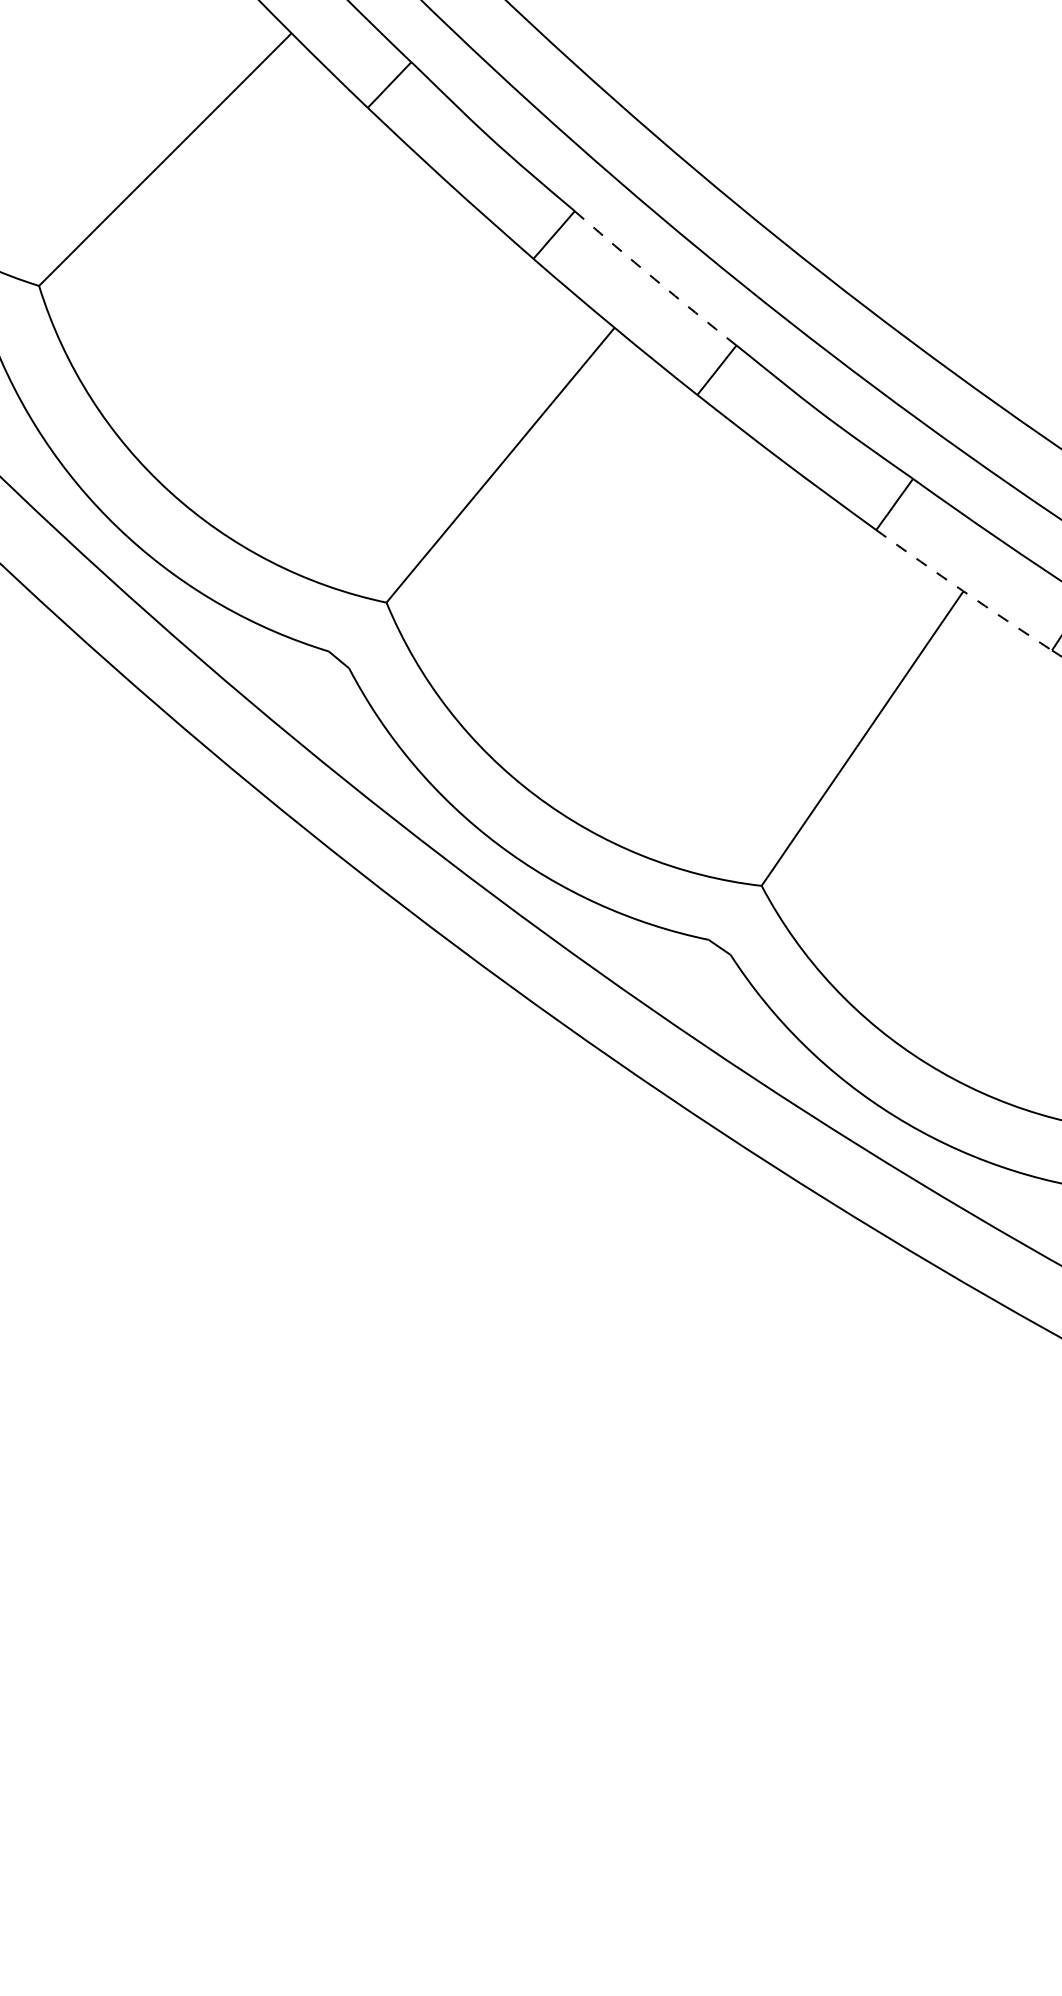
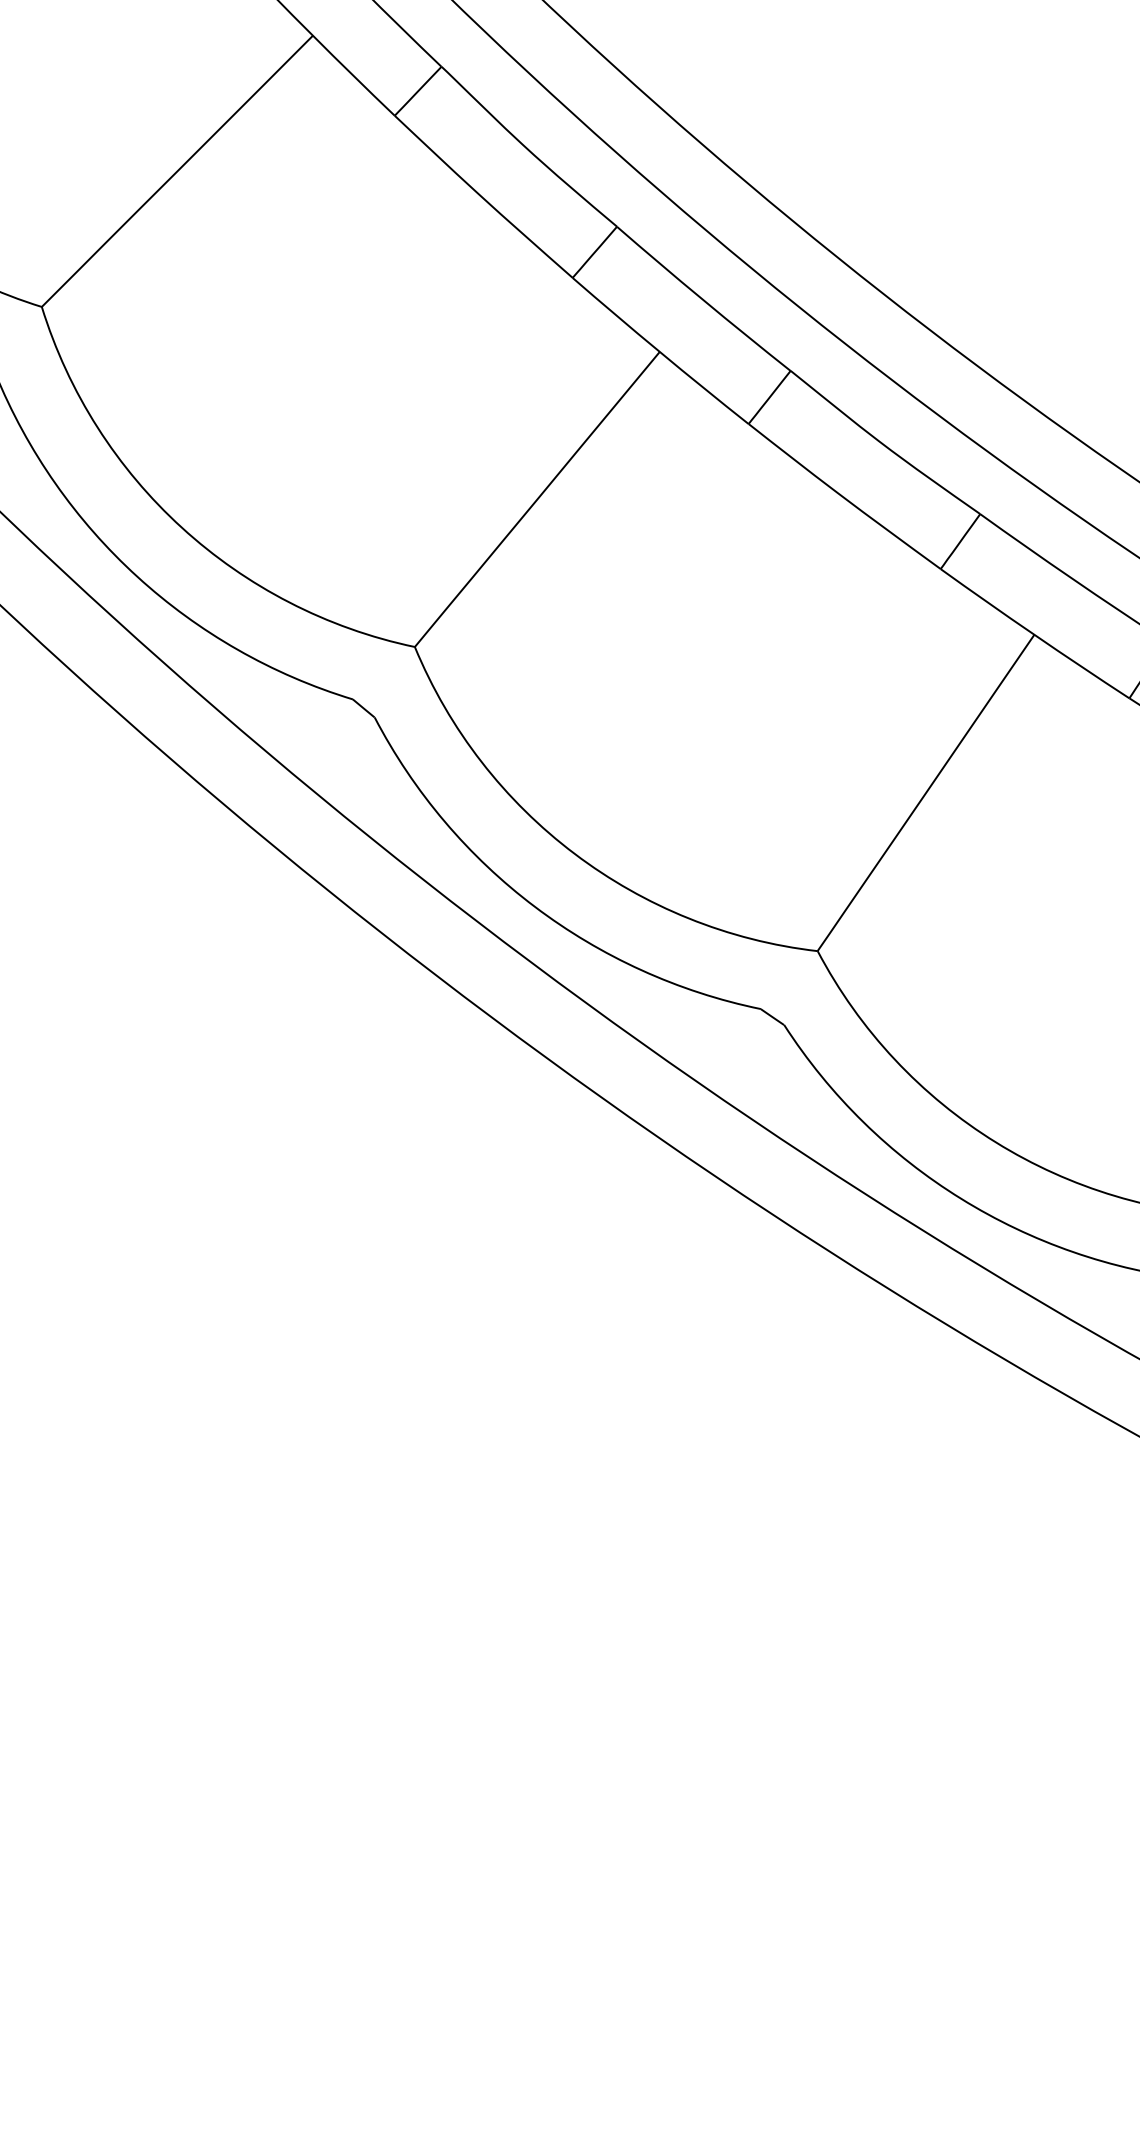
arc: (654, 279) -> (702, 300), dashed -> solid
arc: (963, 591) -> (1034, 635), dashed -> solid

